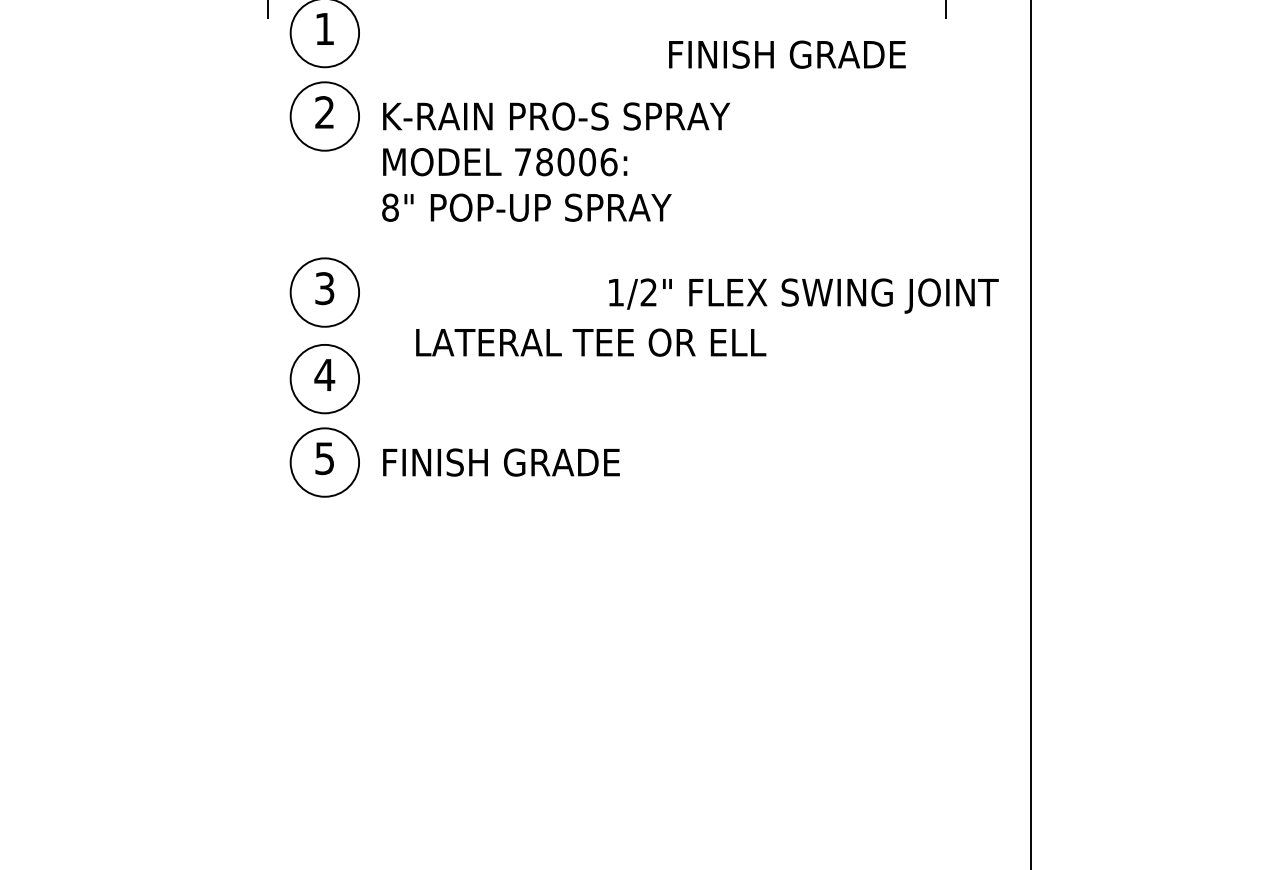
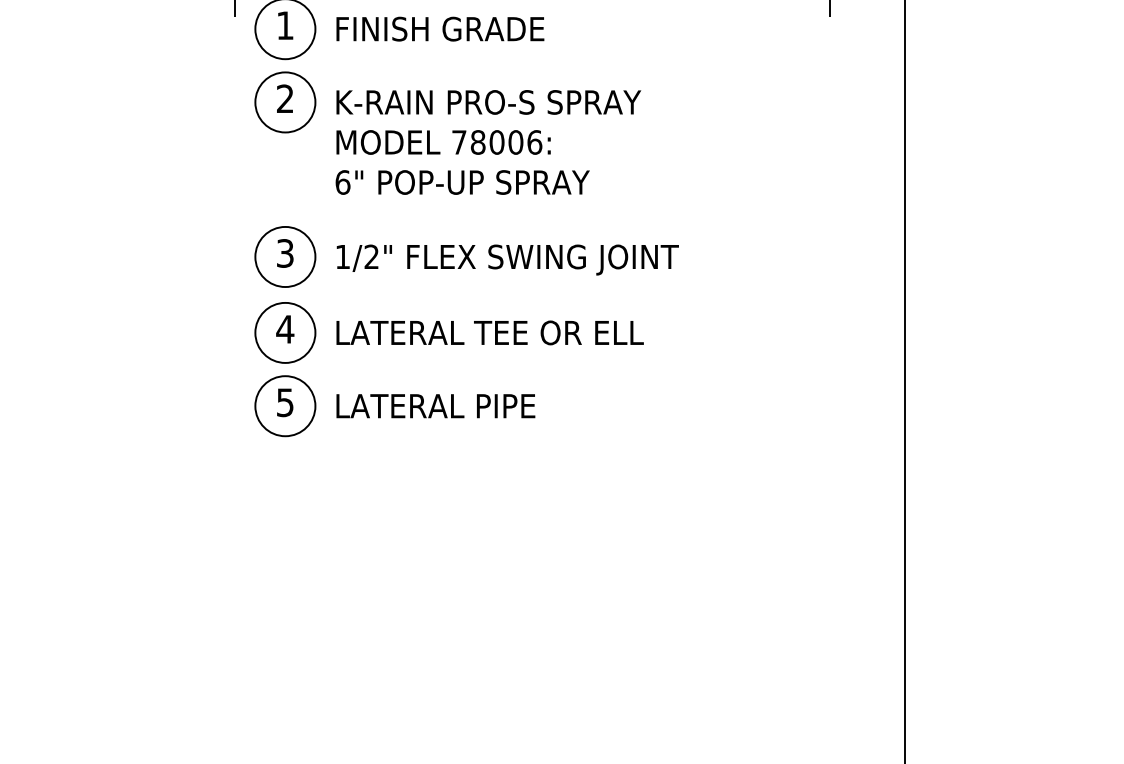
text: (787, 53) -> (440, 28), moved
text: (389, 207) -> (342, 182), 78006:^J8" -> 78006:^J6"
text: (803, 295) -> (507, 259), moved
text: (590, 342) -> (489, 332), moved
text: (502, 461) -> (441, 405), FINISH GRADE -> LATERAL PIPE

